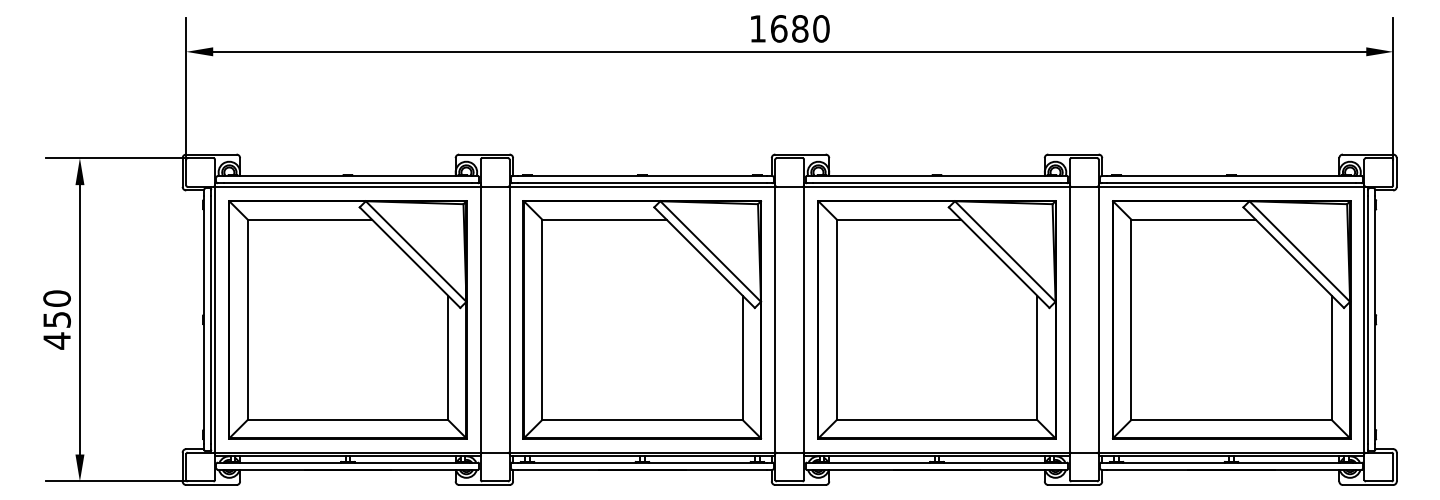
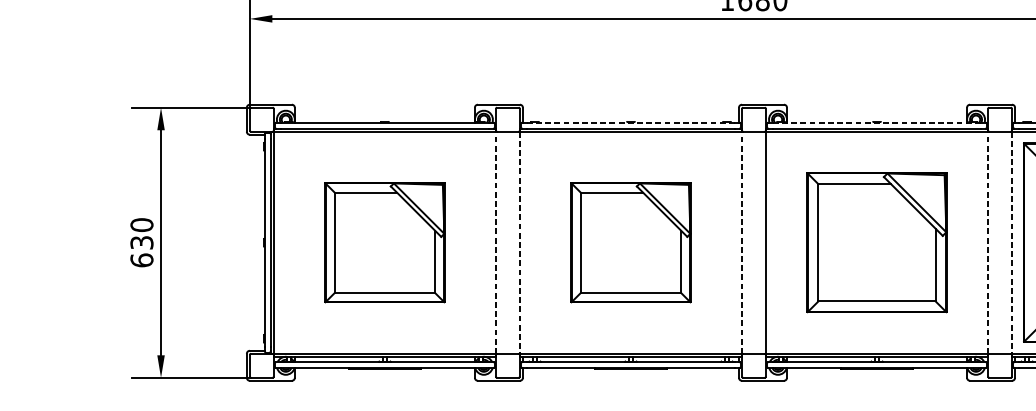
line: (641, 176) -> (630, 123), solid -> dashed
line: (936, 176) -> (876, 123), solid -> dashed
part: (347, 319) -> (384, 242), size x0.6
line: (480, 319) -> (495, 242), solid -> dashed
line: (509, 319) -> (519, 242), solid -> dashed
part: (642, 319) -> (631, 242), size x0.6
line: (775, 319) -> (742, 242), solid -> dashed
part: (936, 319) -> (876, 242), size x0.7
line: (1069, 319) -> (987, 242), solid -> dashed
line: (1098, 319) -> (1011, 242), solid -> dashed
text: (56, 330) -> (141, 251), 450 -> 630

